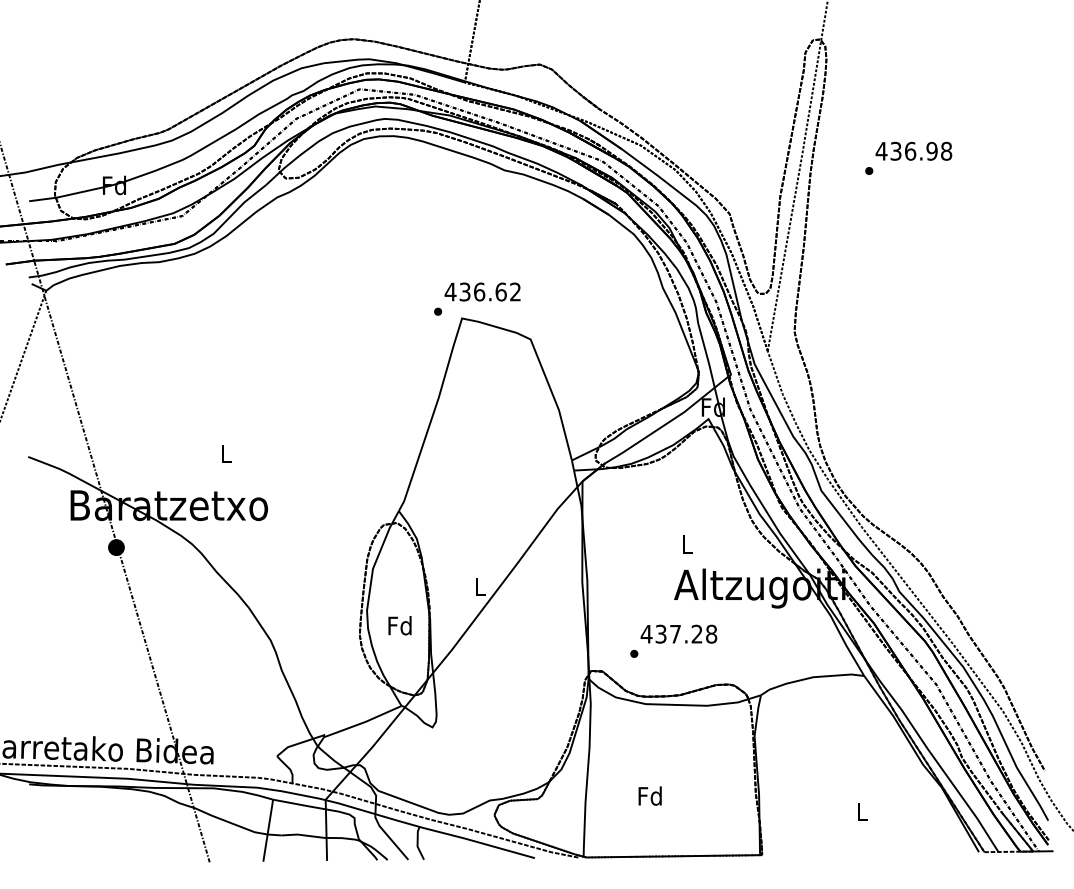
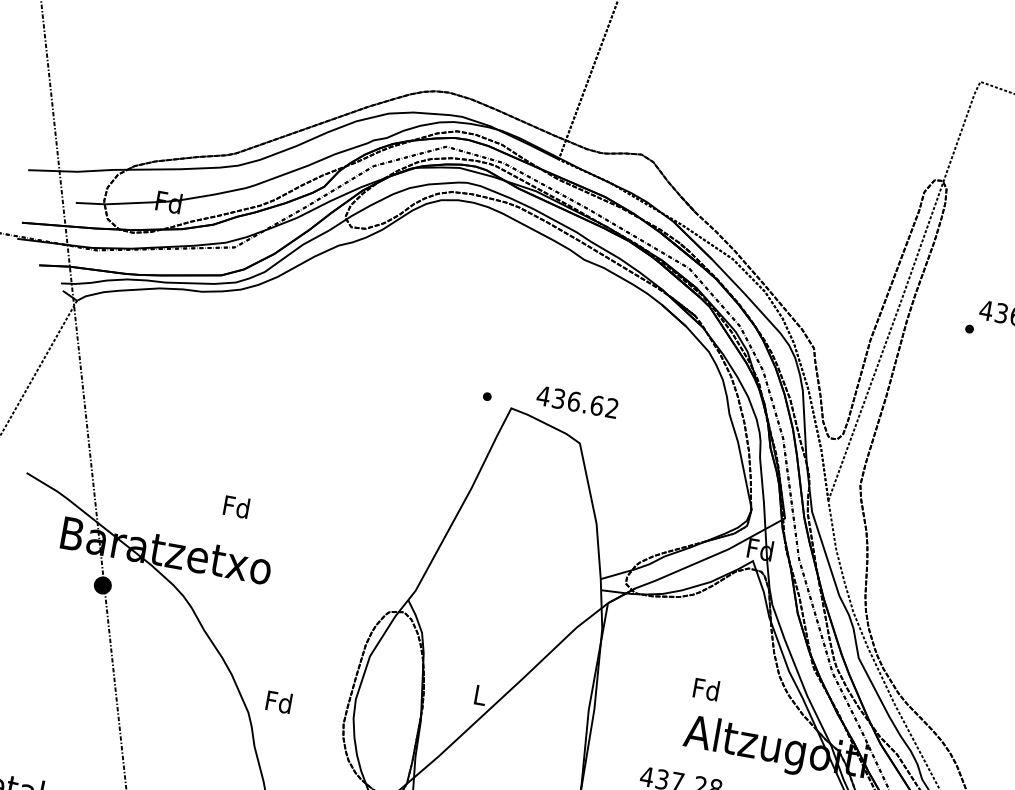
text: (482, 291) -> (577, 401), moved
text: (225, 453) -> (235, 506), L -> Fd
text: (686, 543) -> (706, 688), L -> Fd
text: (399, 625) -> (278, 701), moved

